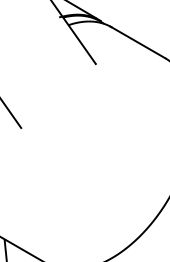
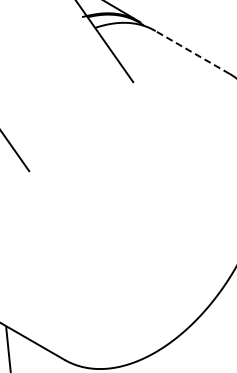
line: (137, 42) -> (191, 52), solid -> dashed

